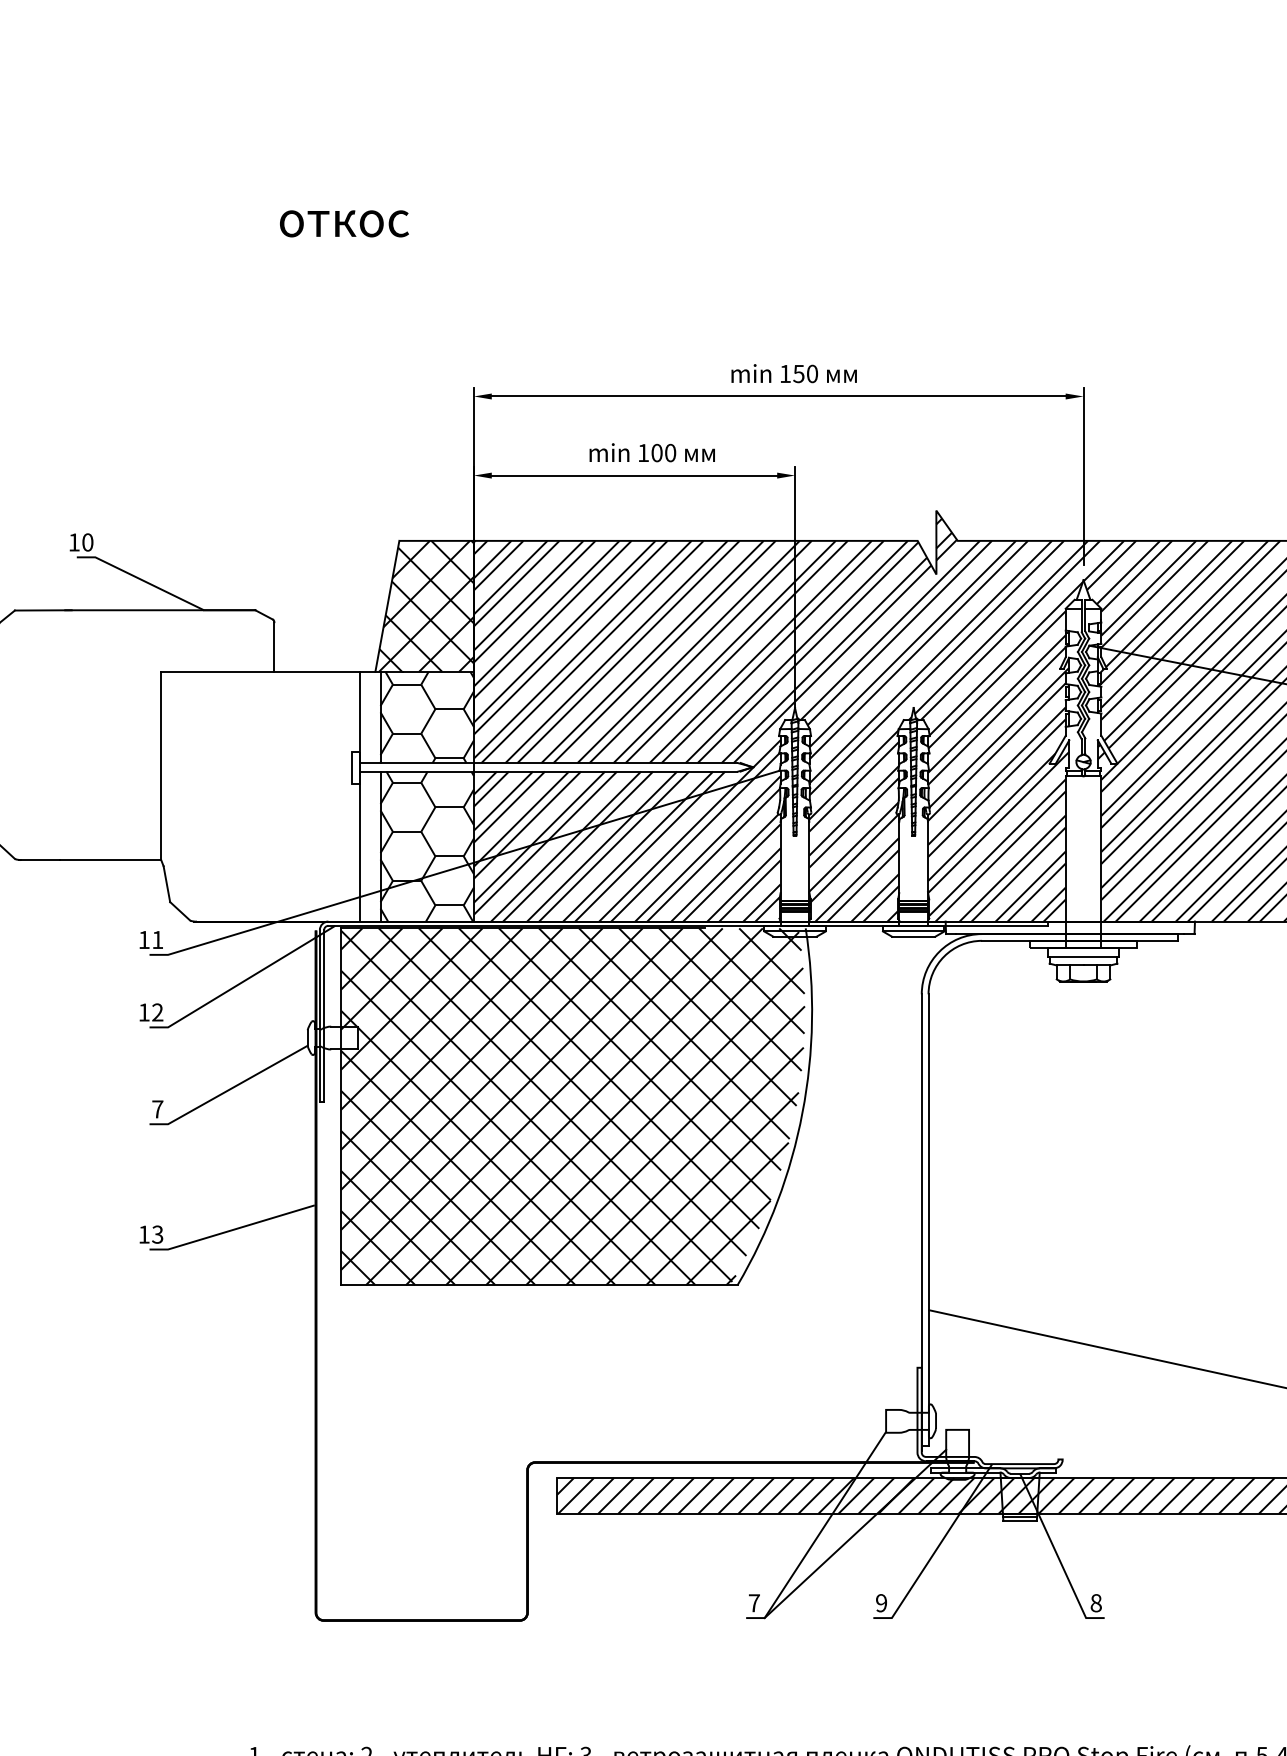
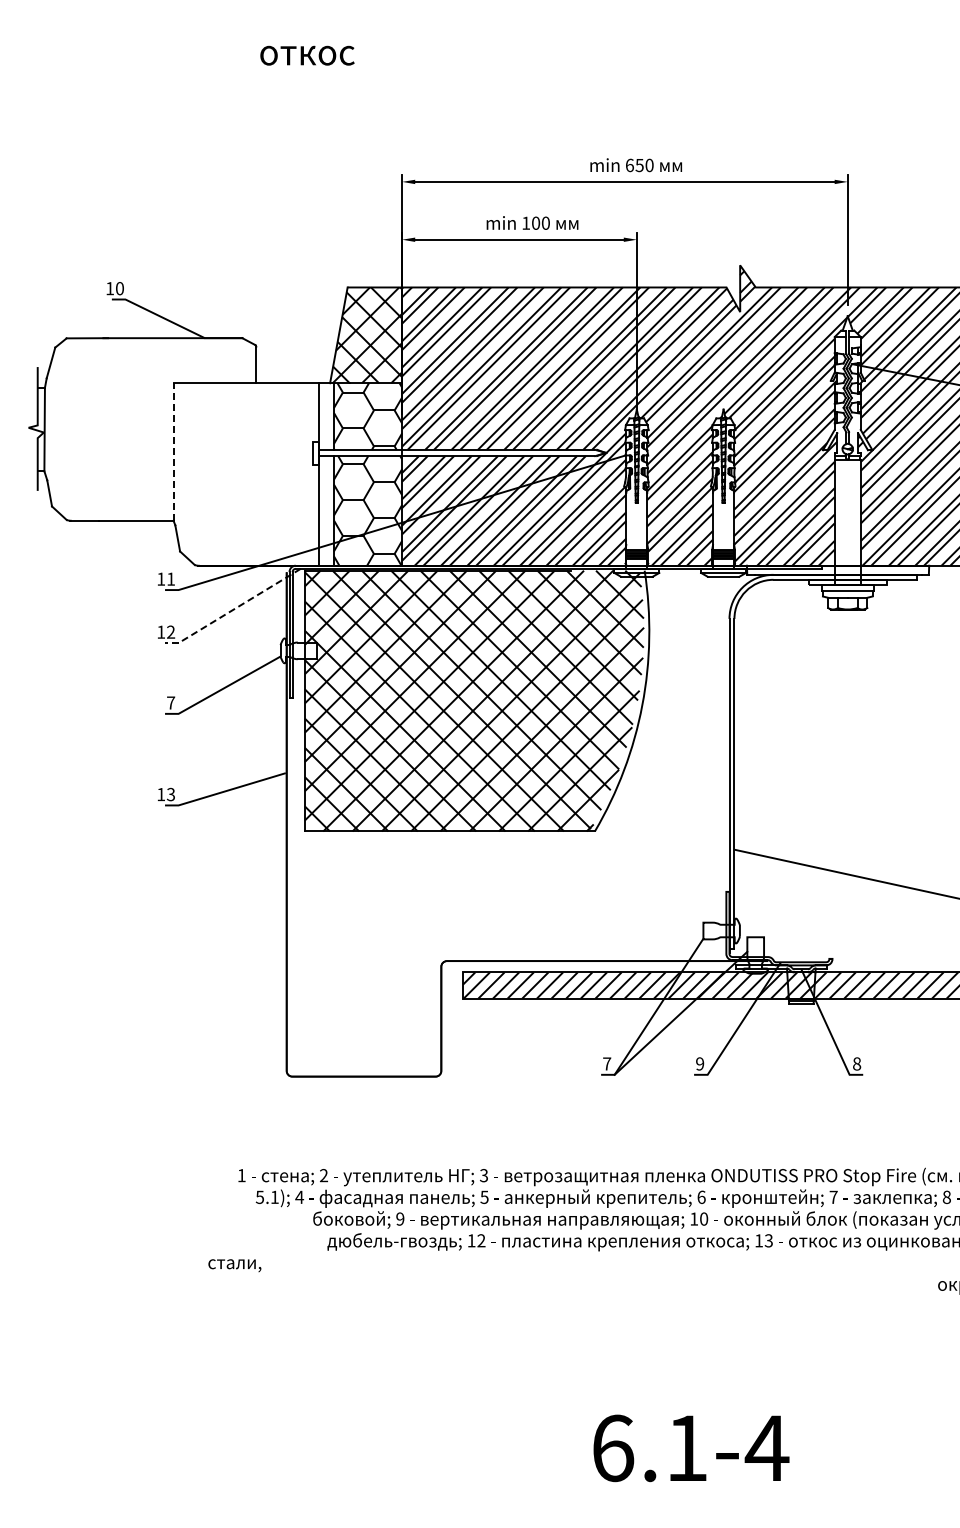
text: (784, 374) -> (629, 165), 150 -> 650
line: (161, 765) -> (173, 451), solid -> dashed
line: (243, 981) -> (233, 609), solid -> dashed

